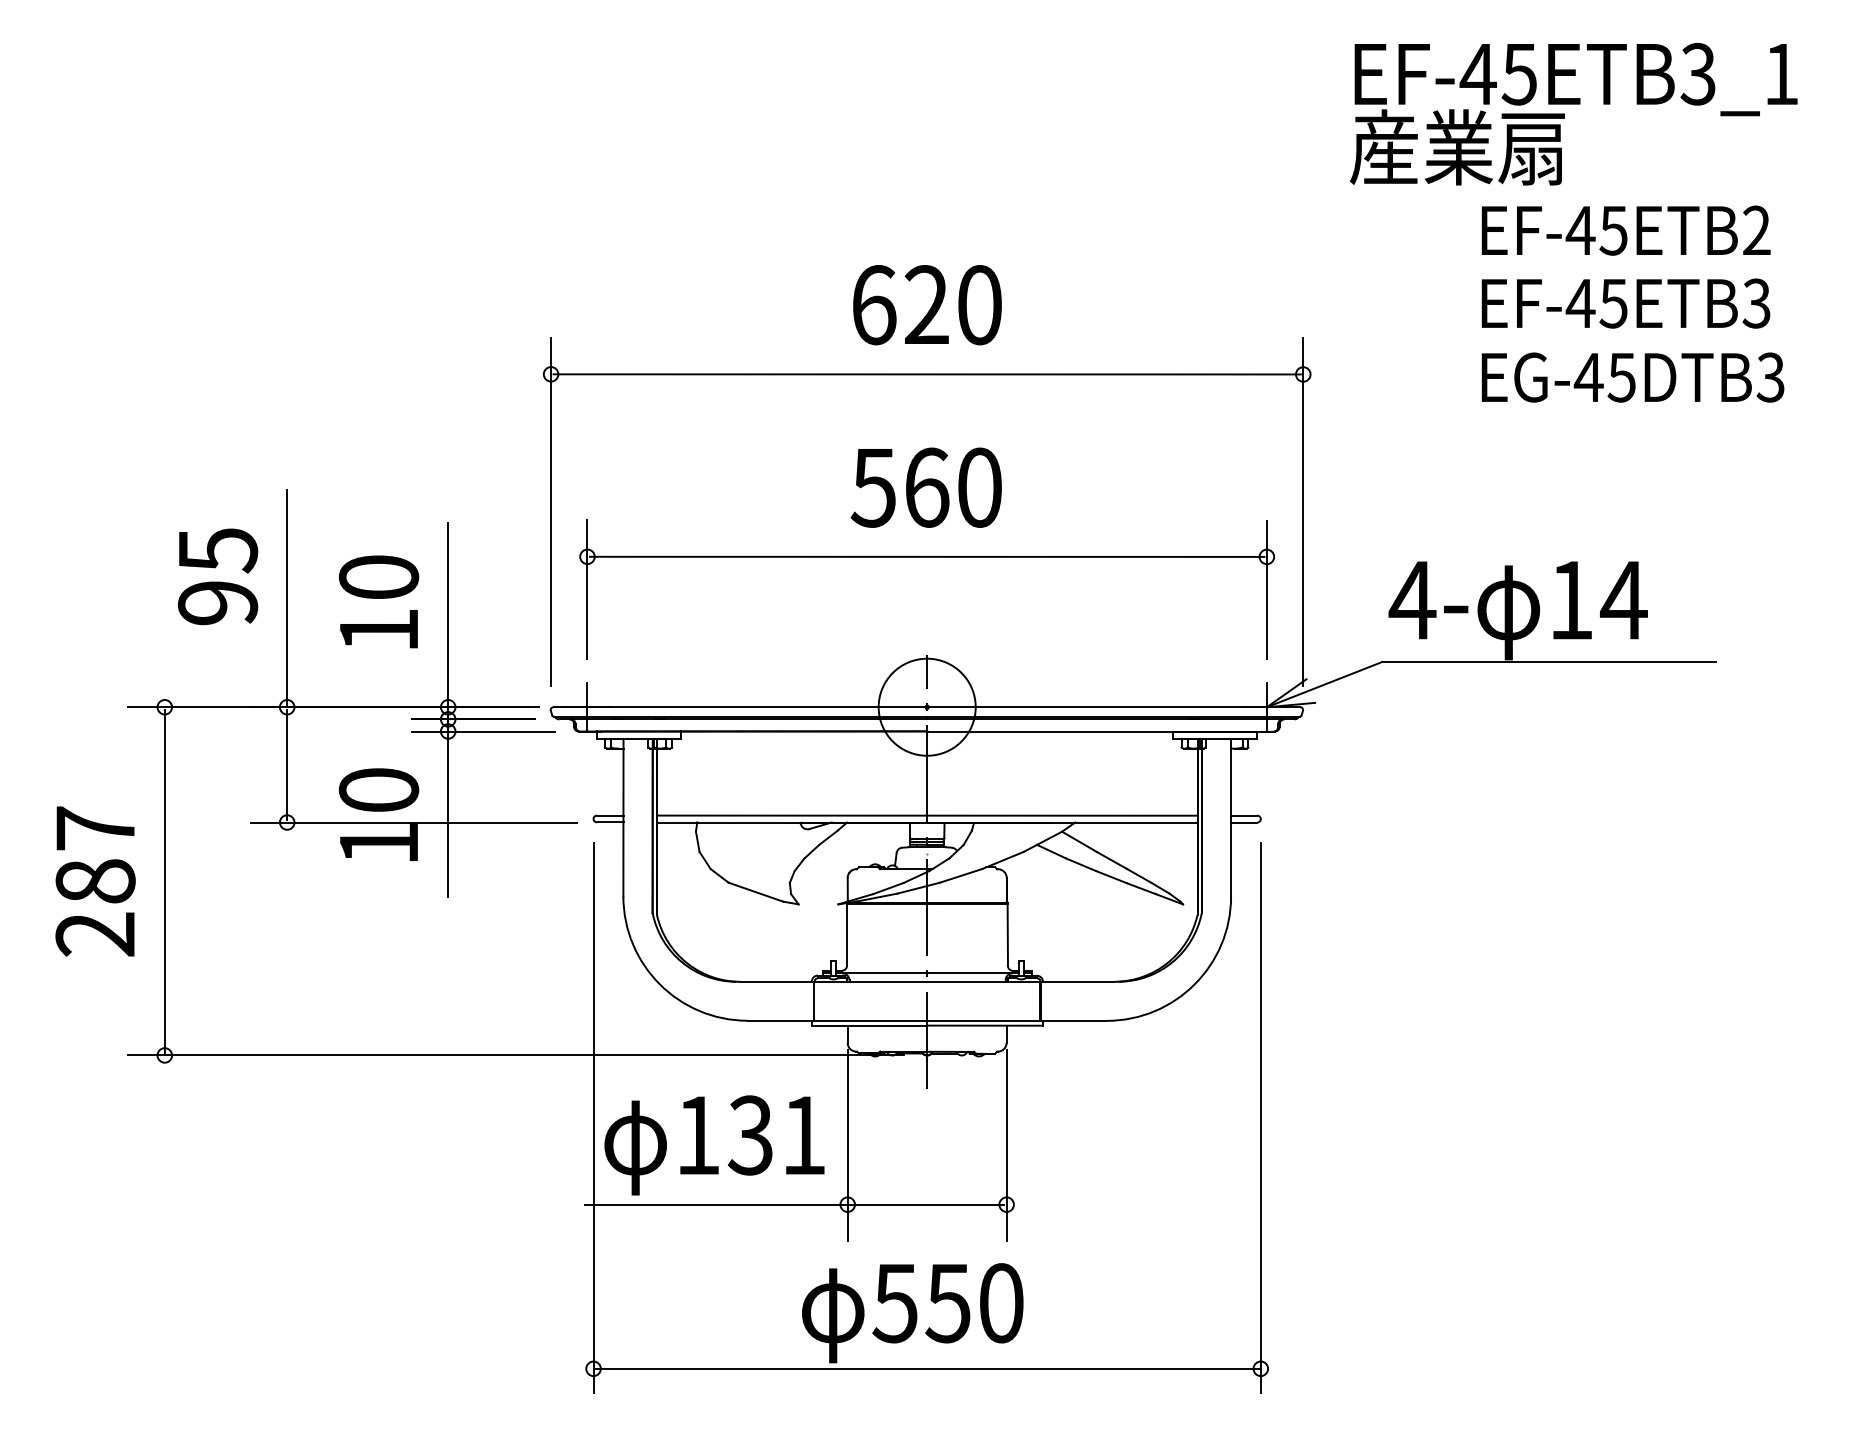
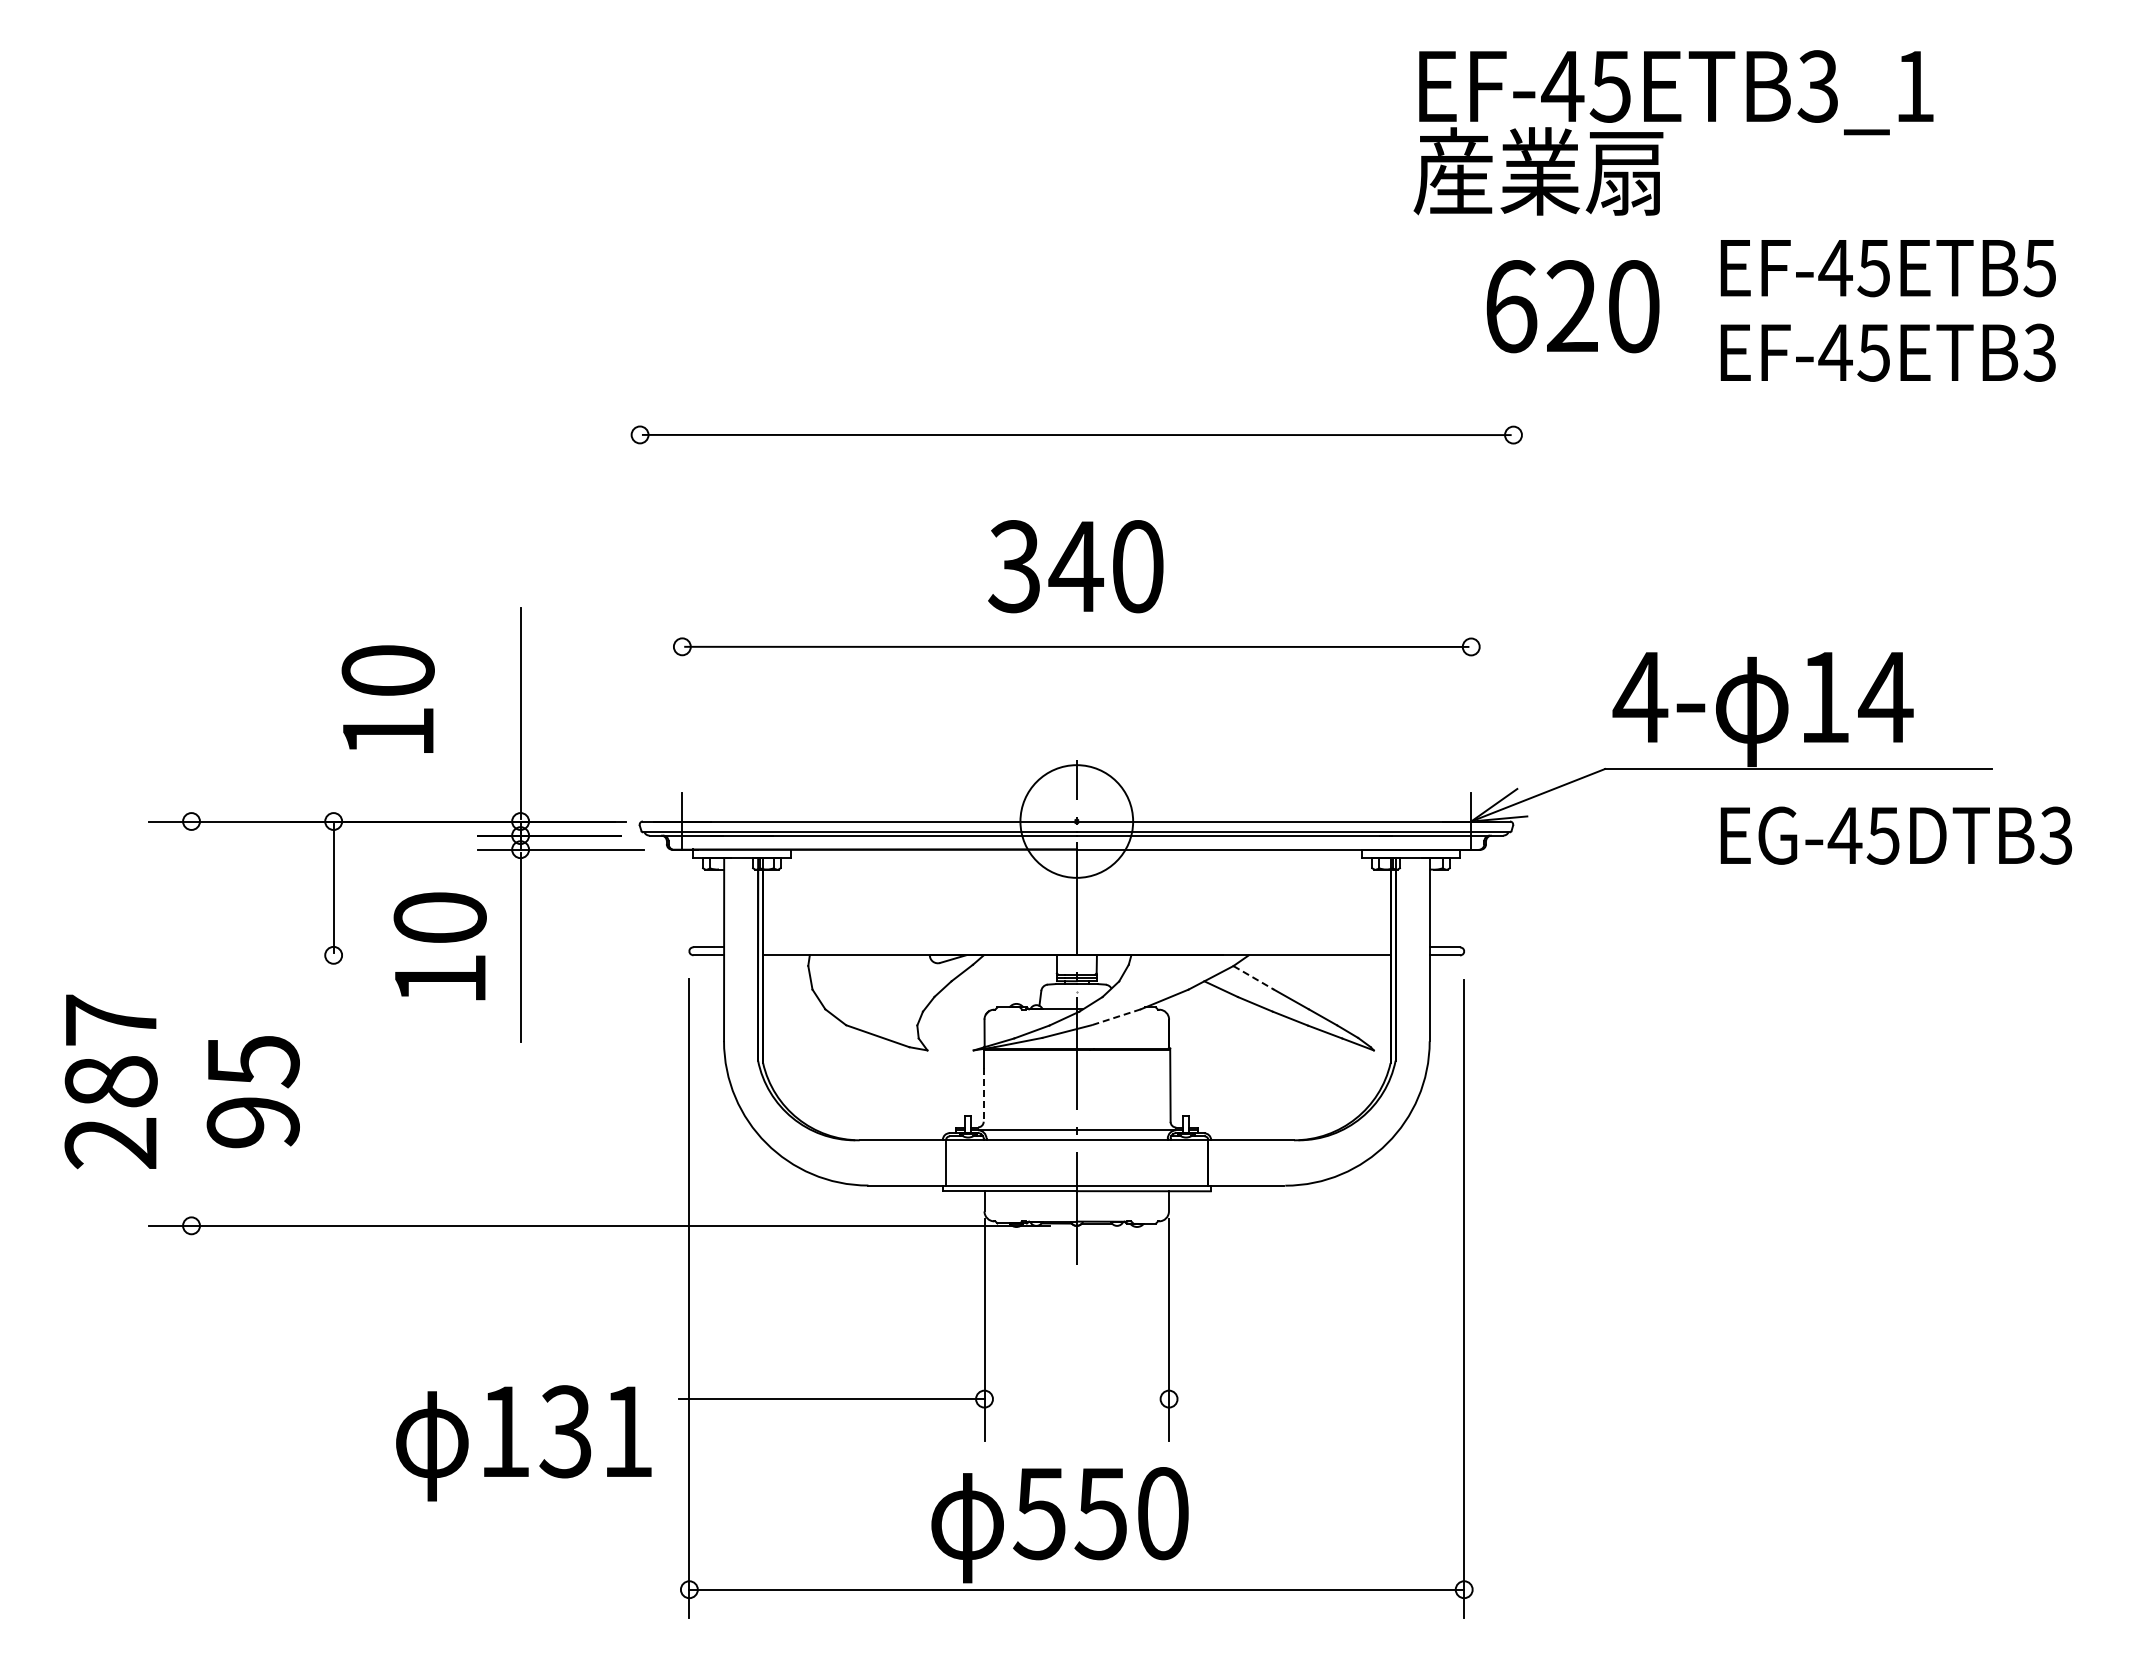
text: (1573, 113) -> (1673, 132), moved
text: (1756, 230) -> (2039, 268), EF-45ETB2 -> EF-45ETB5
text: (926, 305) -> (1572, 306), moved
text: (1632, 377) -> (1895, 835), moved
text: (900, 487) -> (1045, 566), 560 -> 340
line: (551, 511) -> (640, 594), removed
line: (1303, 511) -> (1513, 594), removed
text: (217, 577) -> (252, 1092), moved
line: (587, 589) -> (682, 684), removed
line: (1267, 589) -> (1471, 684), removed
line: (287, 597) -> (333, 694), removed
text: (378, 601) -> (387, 698), moved
line: (926, 815) -> (1076, 947), removed
line: (413, 822) -> (480, 955), removed
line: (1080, 842) -> (1254, 978), solid -> dashed
line: (961, 876) -> (1116, 1017), solid -> dashed
text: (95, 881) -> (110, 1081), moved
line: (164, 881) -> (191, 1023), removed
line: (846, 943) -> (983, 1095), solid -> dashed
text: (714, 1145) -> (523, 1443), moved
line: (926, 1205) -> (1076, 1399), removed

